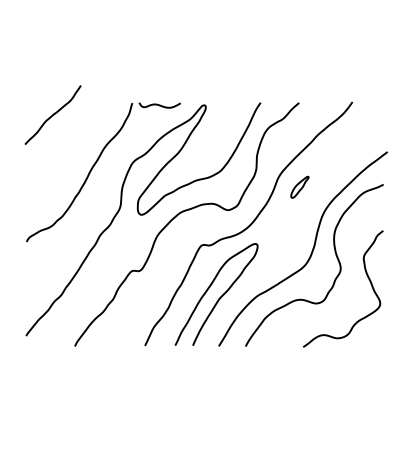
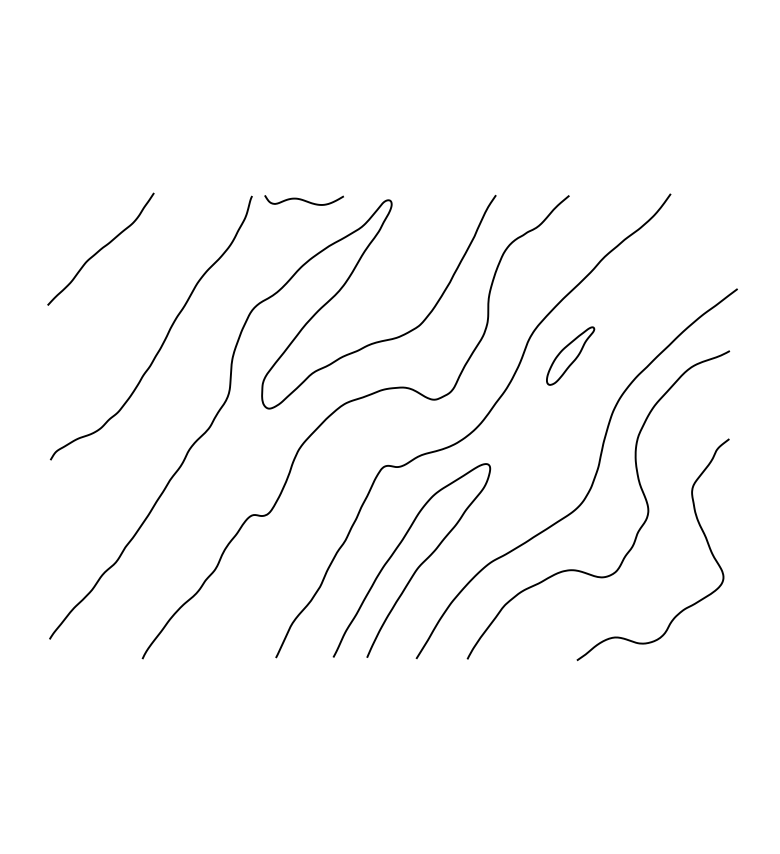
curve: (52, 114) -> (99, 248), moved
part: (299, 187) -> (569, 356), size x1.43

